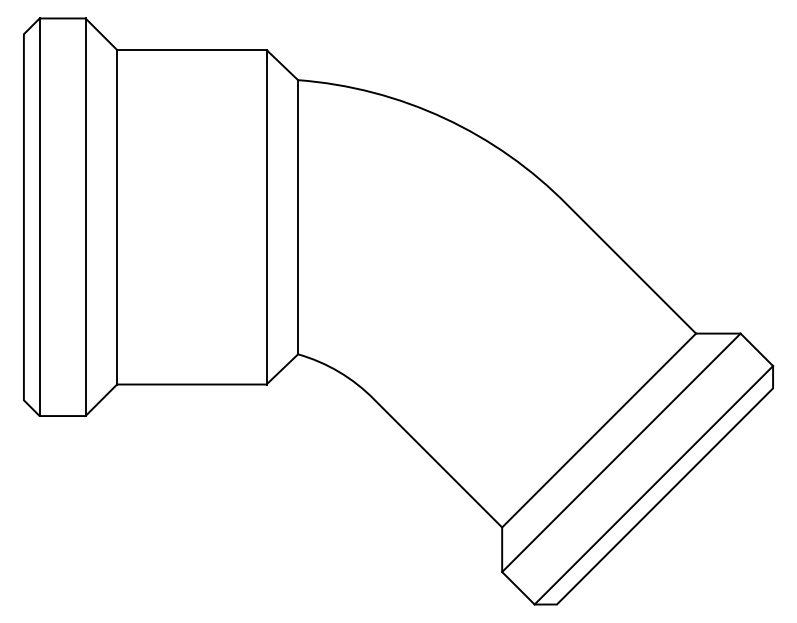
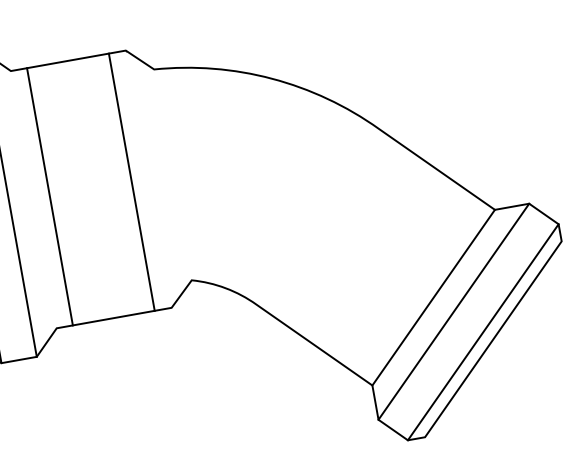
line: (117, 217) -> (50, 196), moved
line: (266, 217) -> (131, 182), moved
line: (298, 217) -> (173, 175), removed

